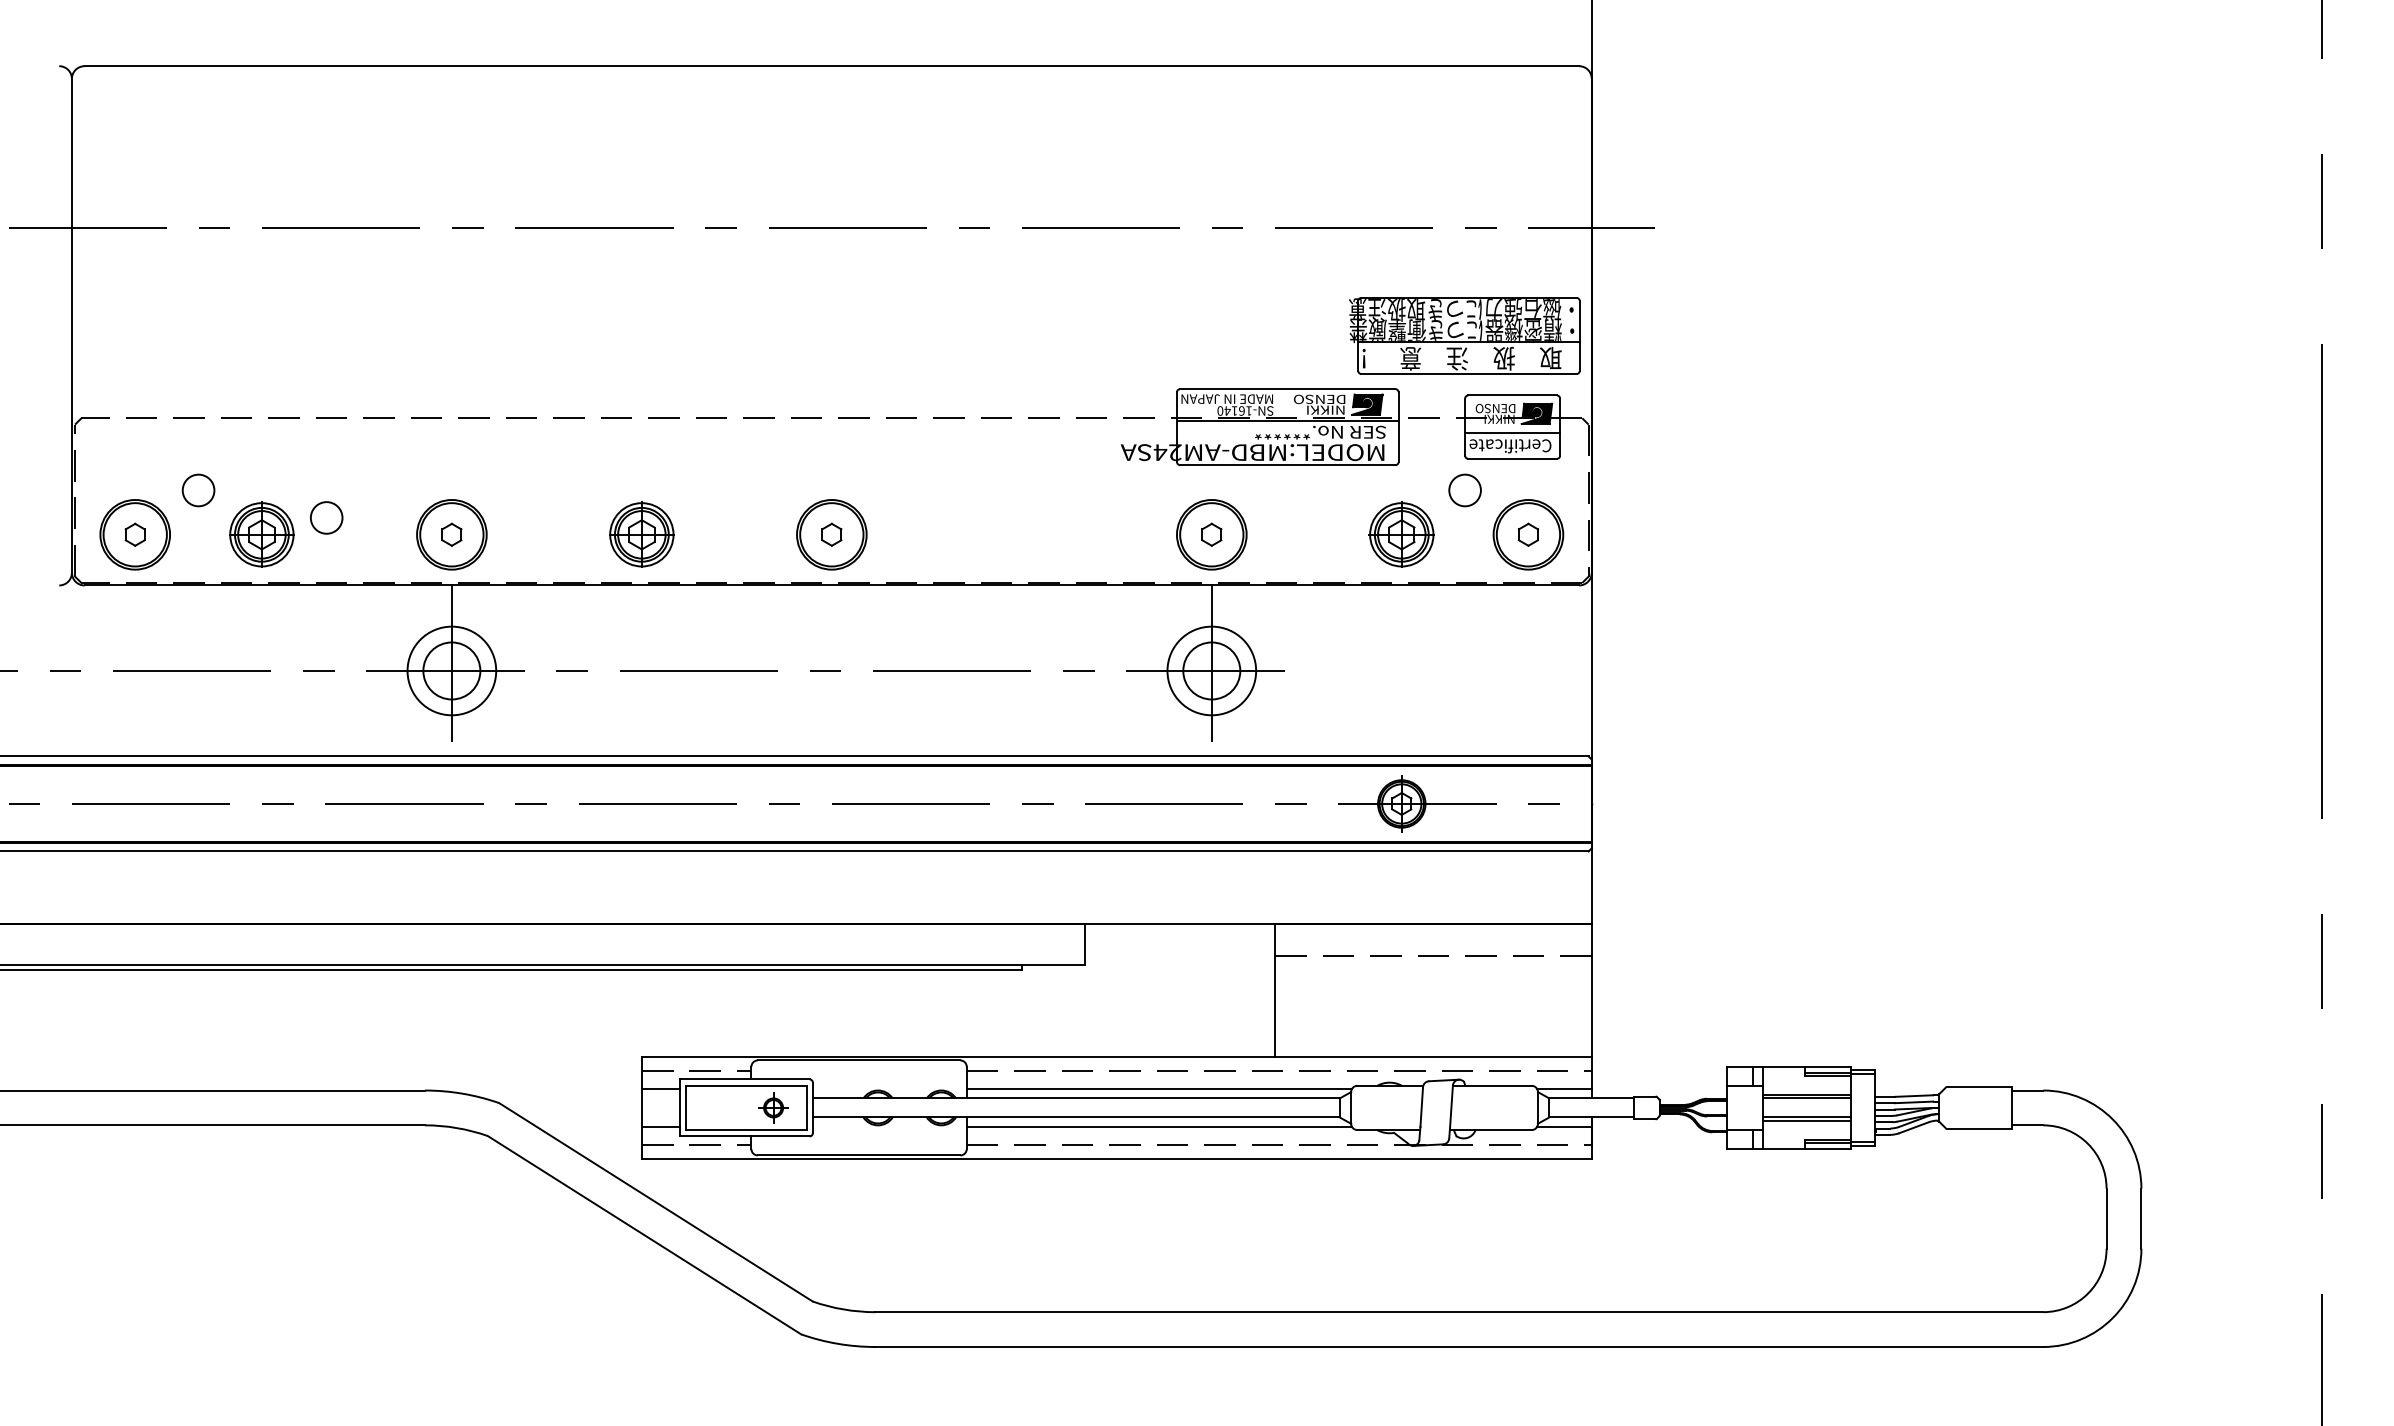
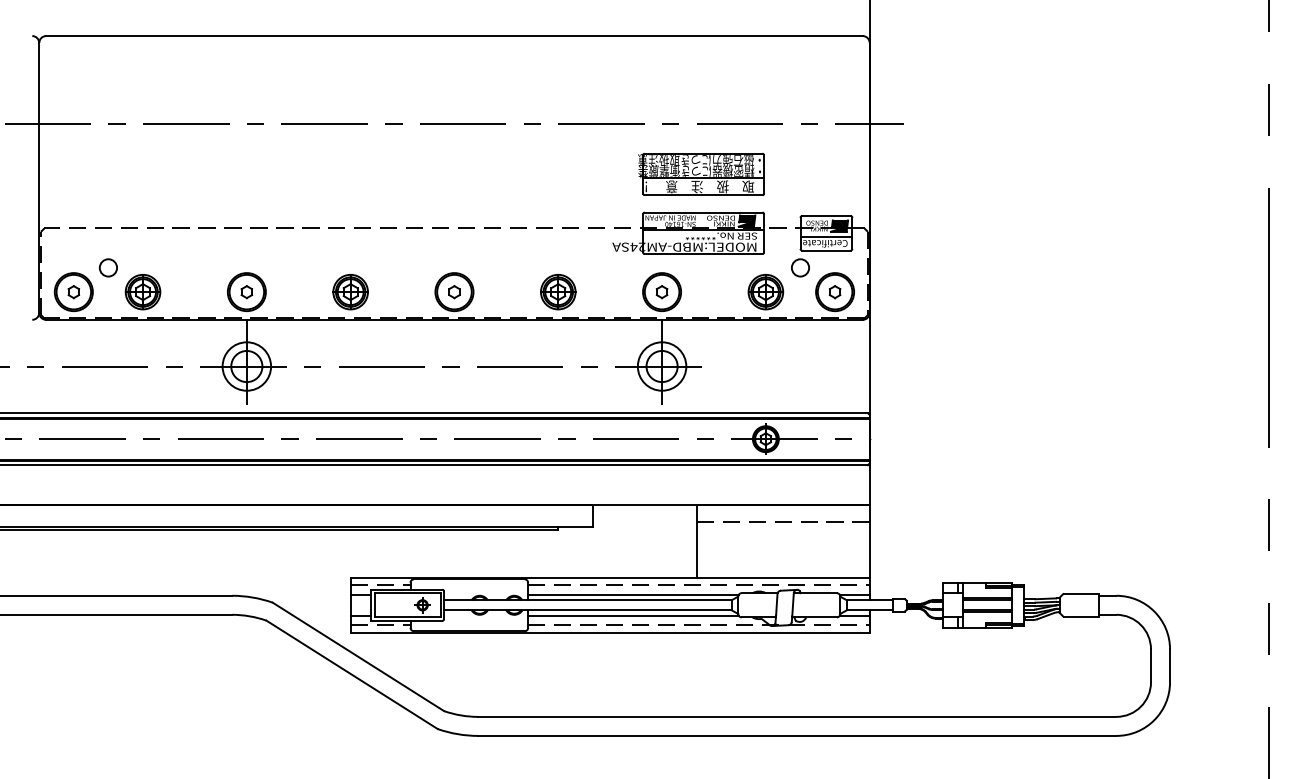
part: (1465, 334) -> (701, 173), moved
circle: (324, 517) -> (177, 282), removed
part: (1022, 535) -> (558, 292), added

